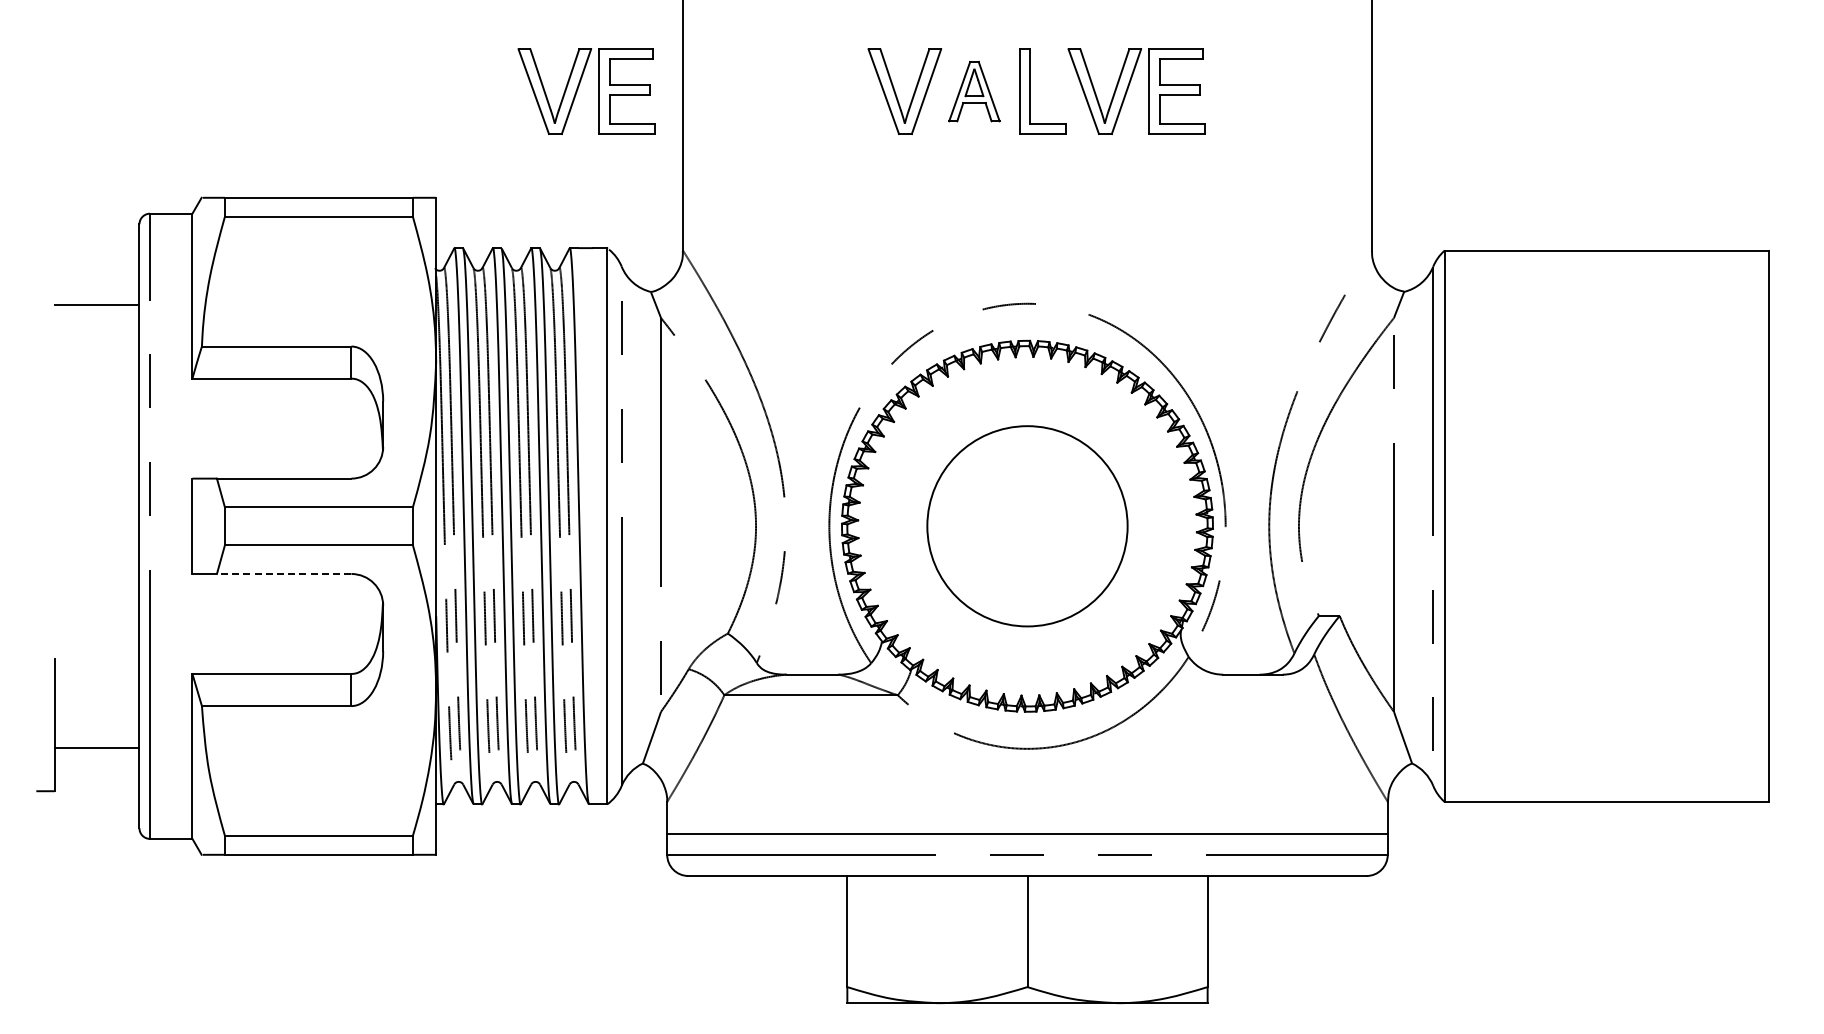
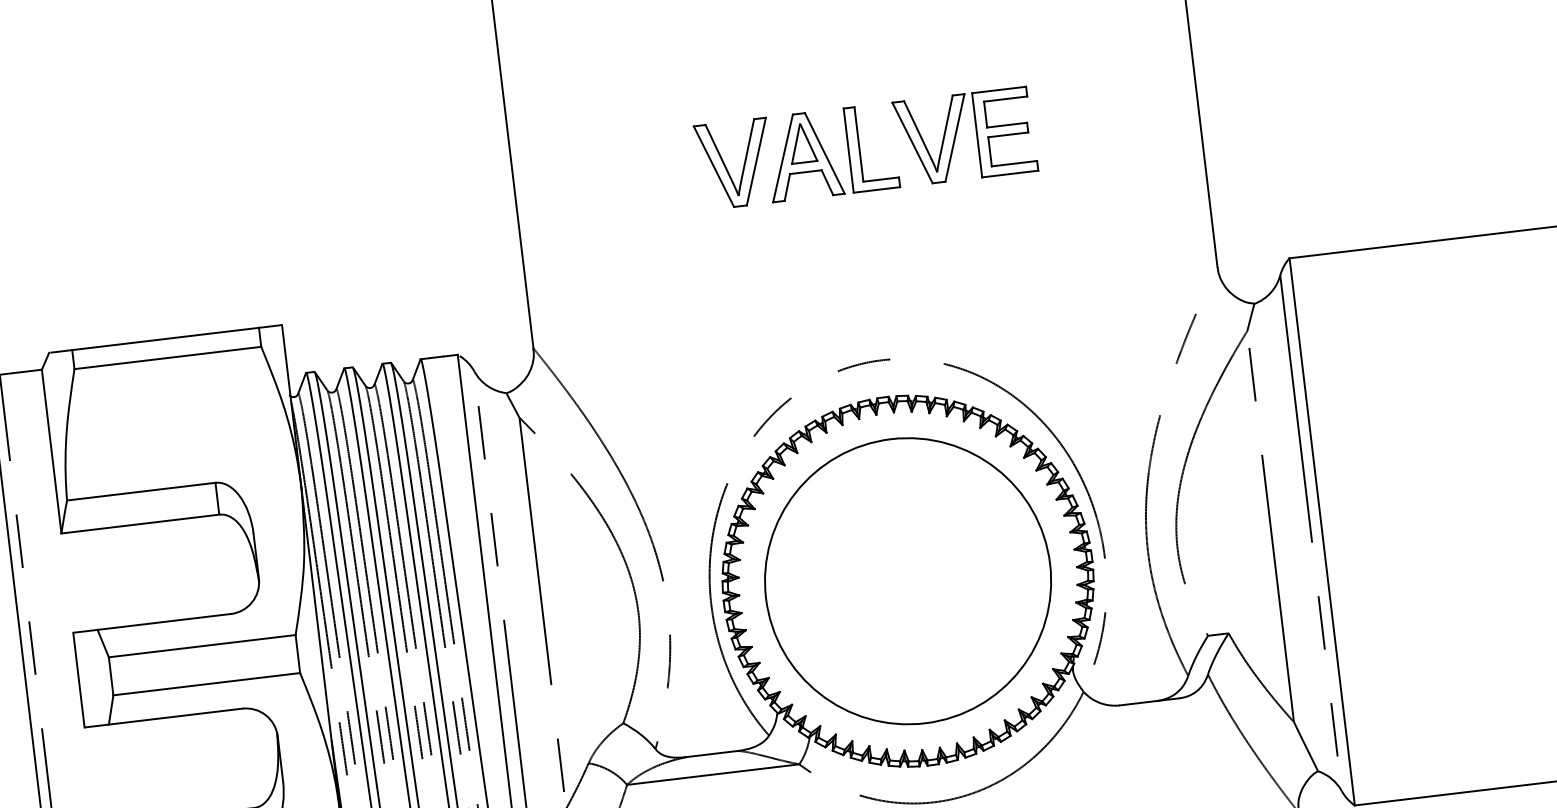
part: (578, 89) -> (410, 200), removed
part: (974, 91) -> (803, 155), size x1.43
circle: (1027, 526) -> (908, 581), size x1.43
line: (283, 573) -> (174, 716), dashed -> solid

